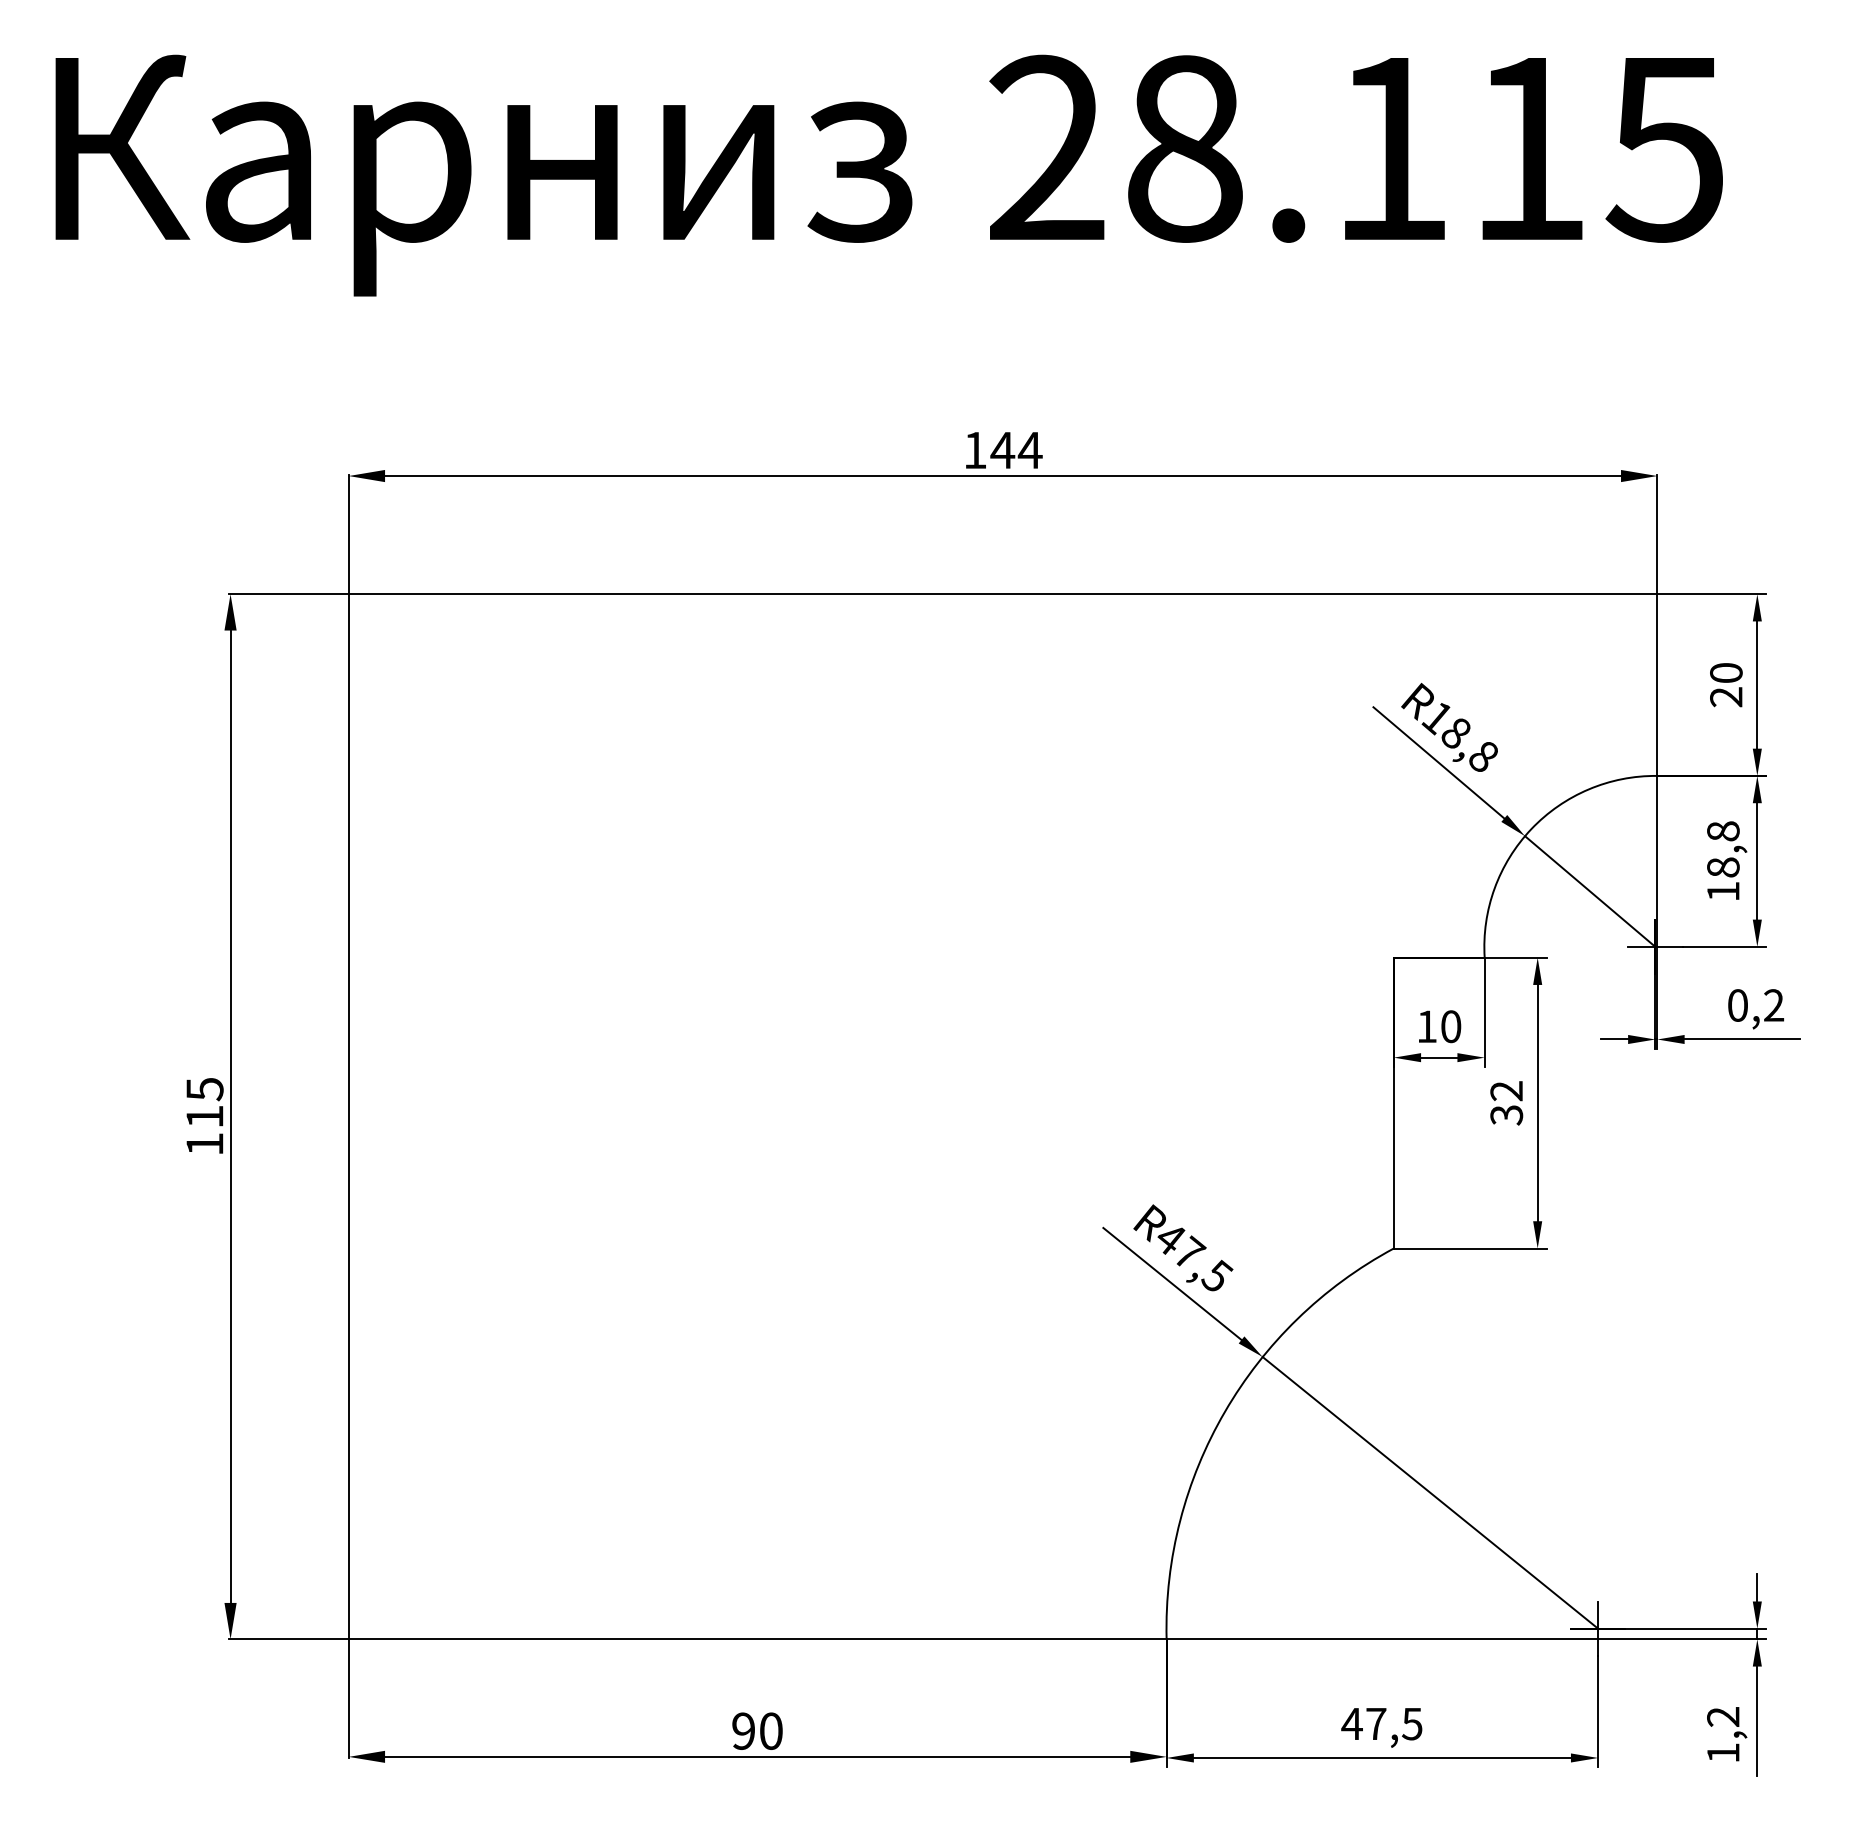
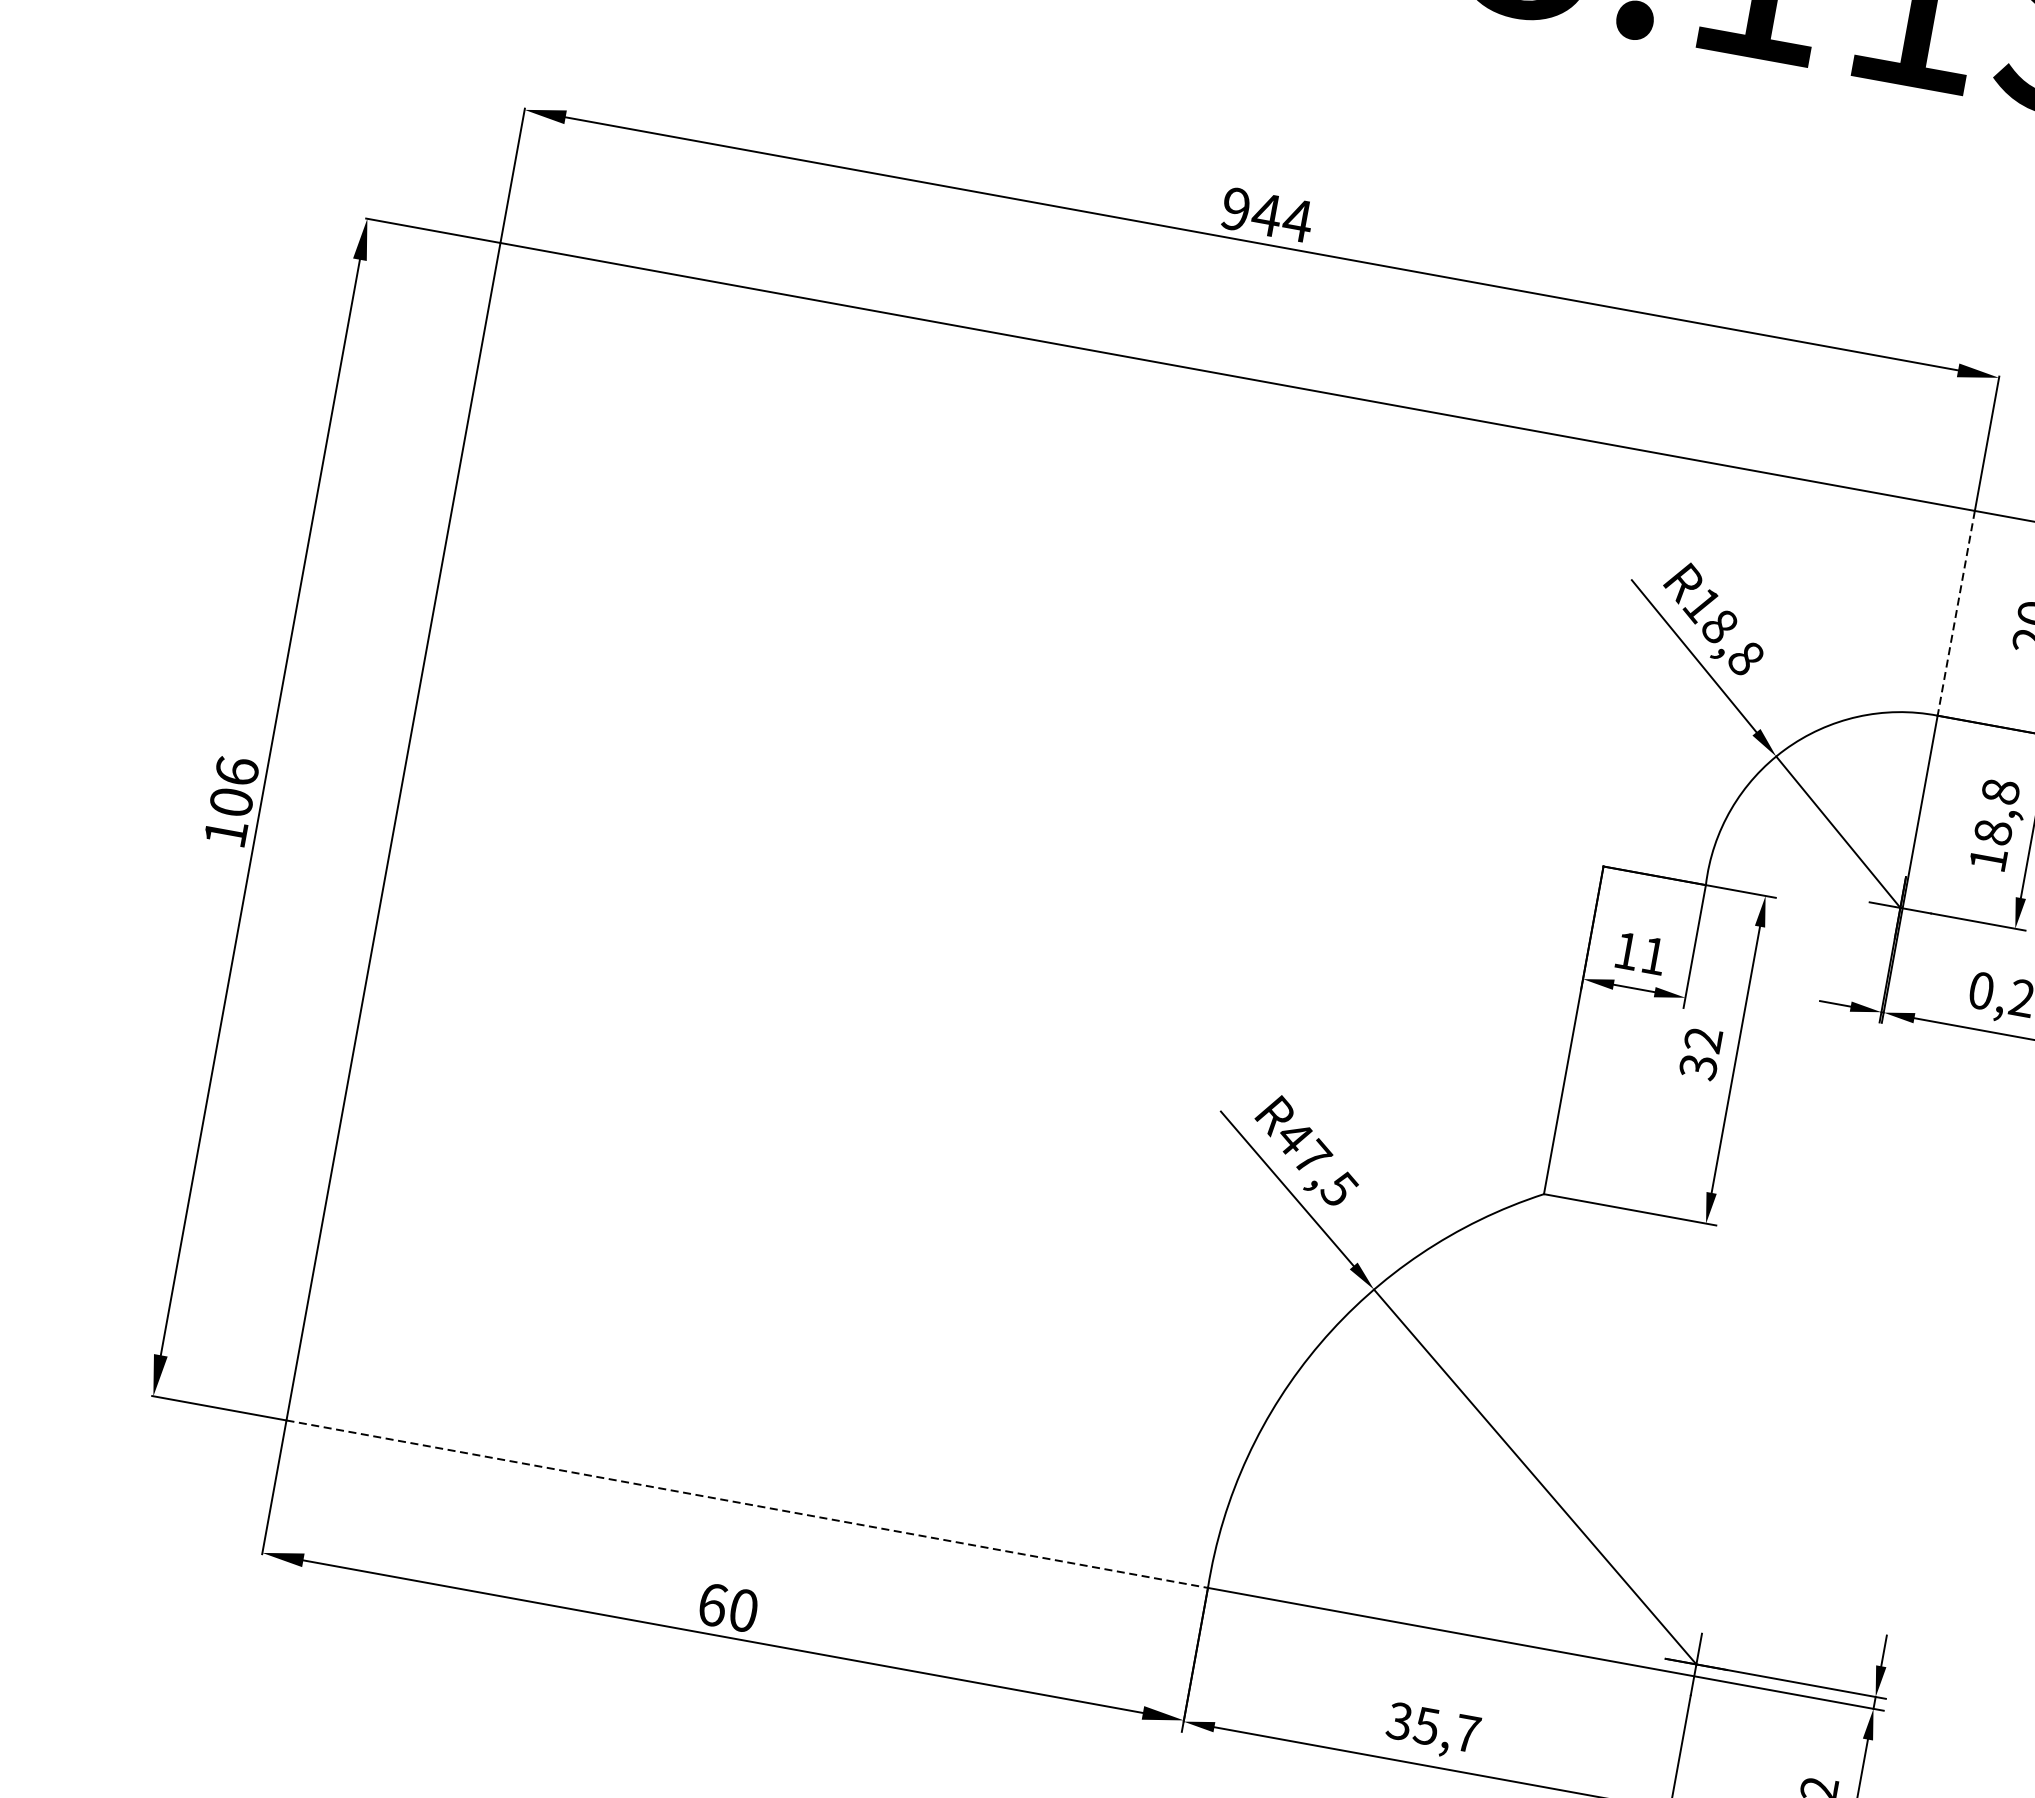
text: (975, 450) -> (1236, 209), 144 -> 944
line: (1657, 685) -> (1956, 613), solid -> dashed
text: (1451, 1026) -> (1654, 955), 10 -> 11
text: (204, 1102) -> (233, 786), 115 -> 106
line: (757, 1639) -> (747, 1504), solid -> dashed
text: (1381, 1723) -> (1432, 1726), 47,5 -> 35,7
text: (743, 1730) -> (712, 1604), 90 -> 60

